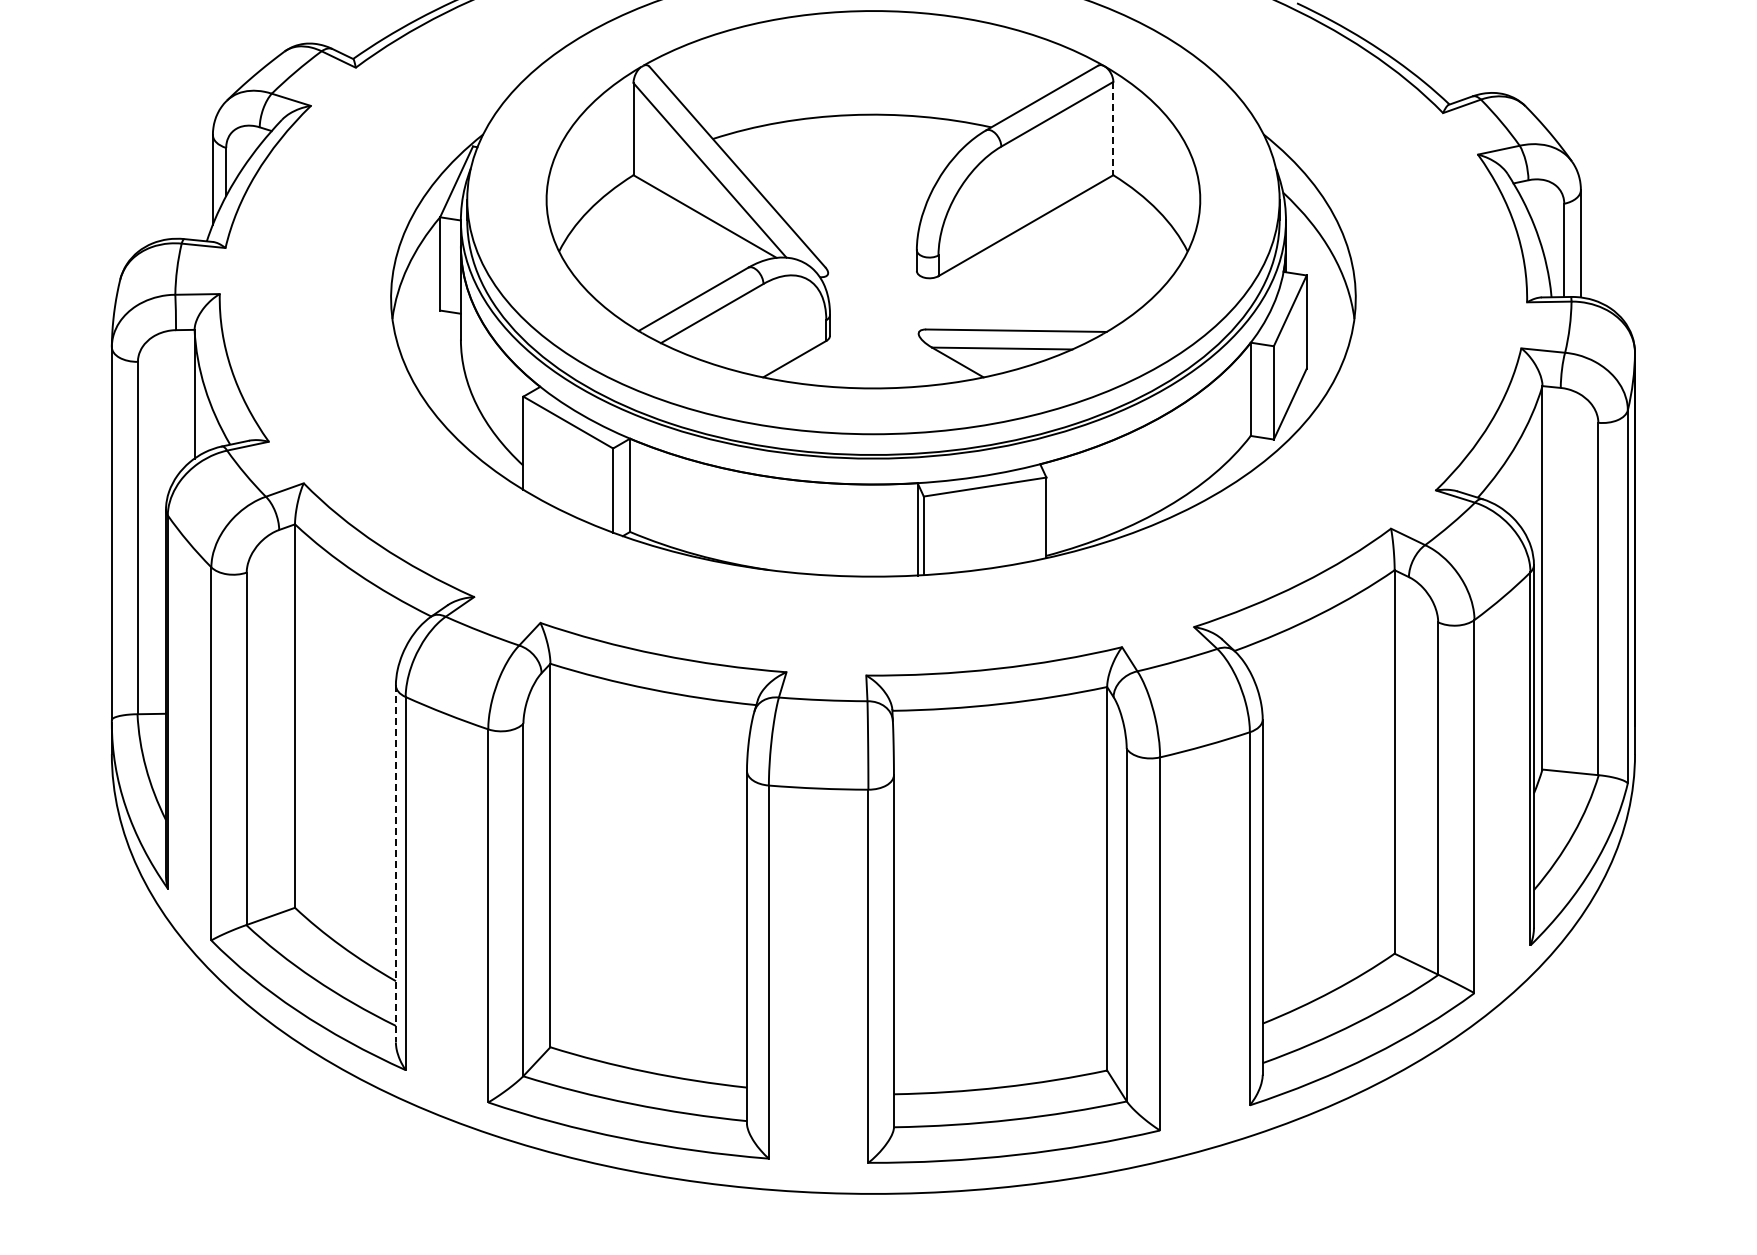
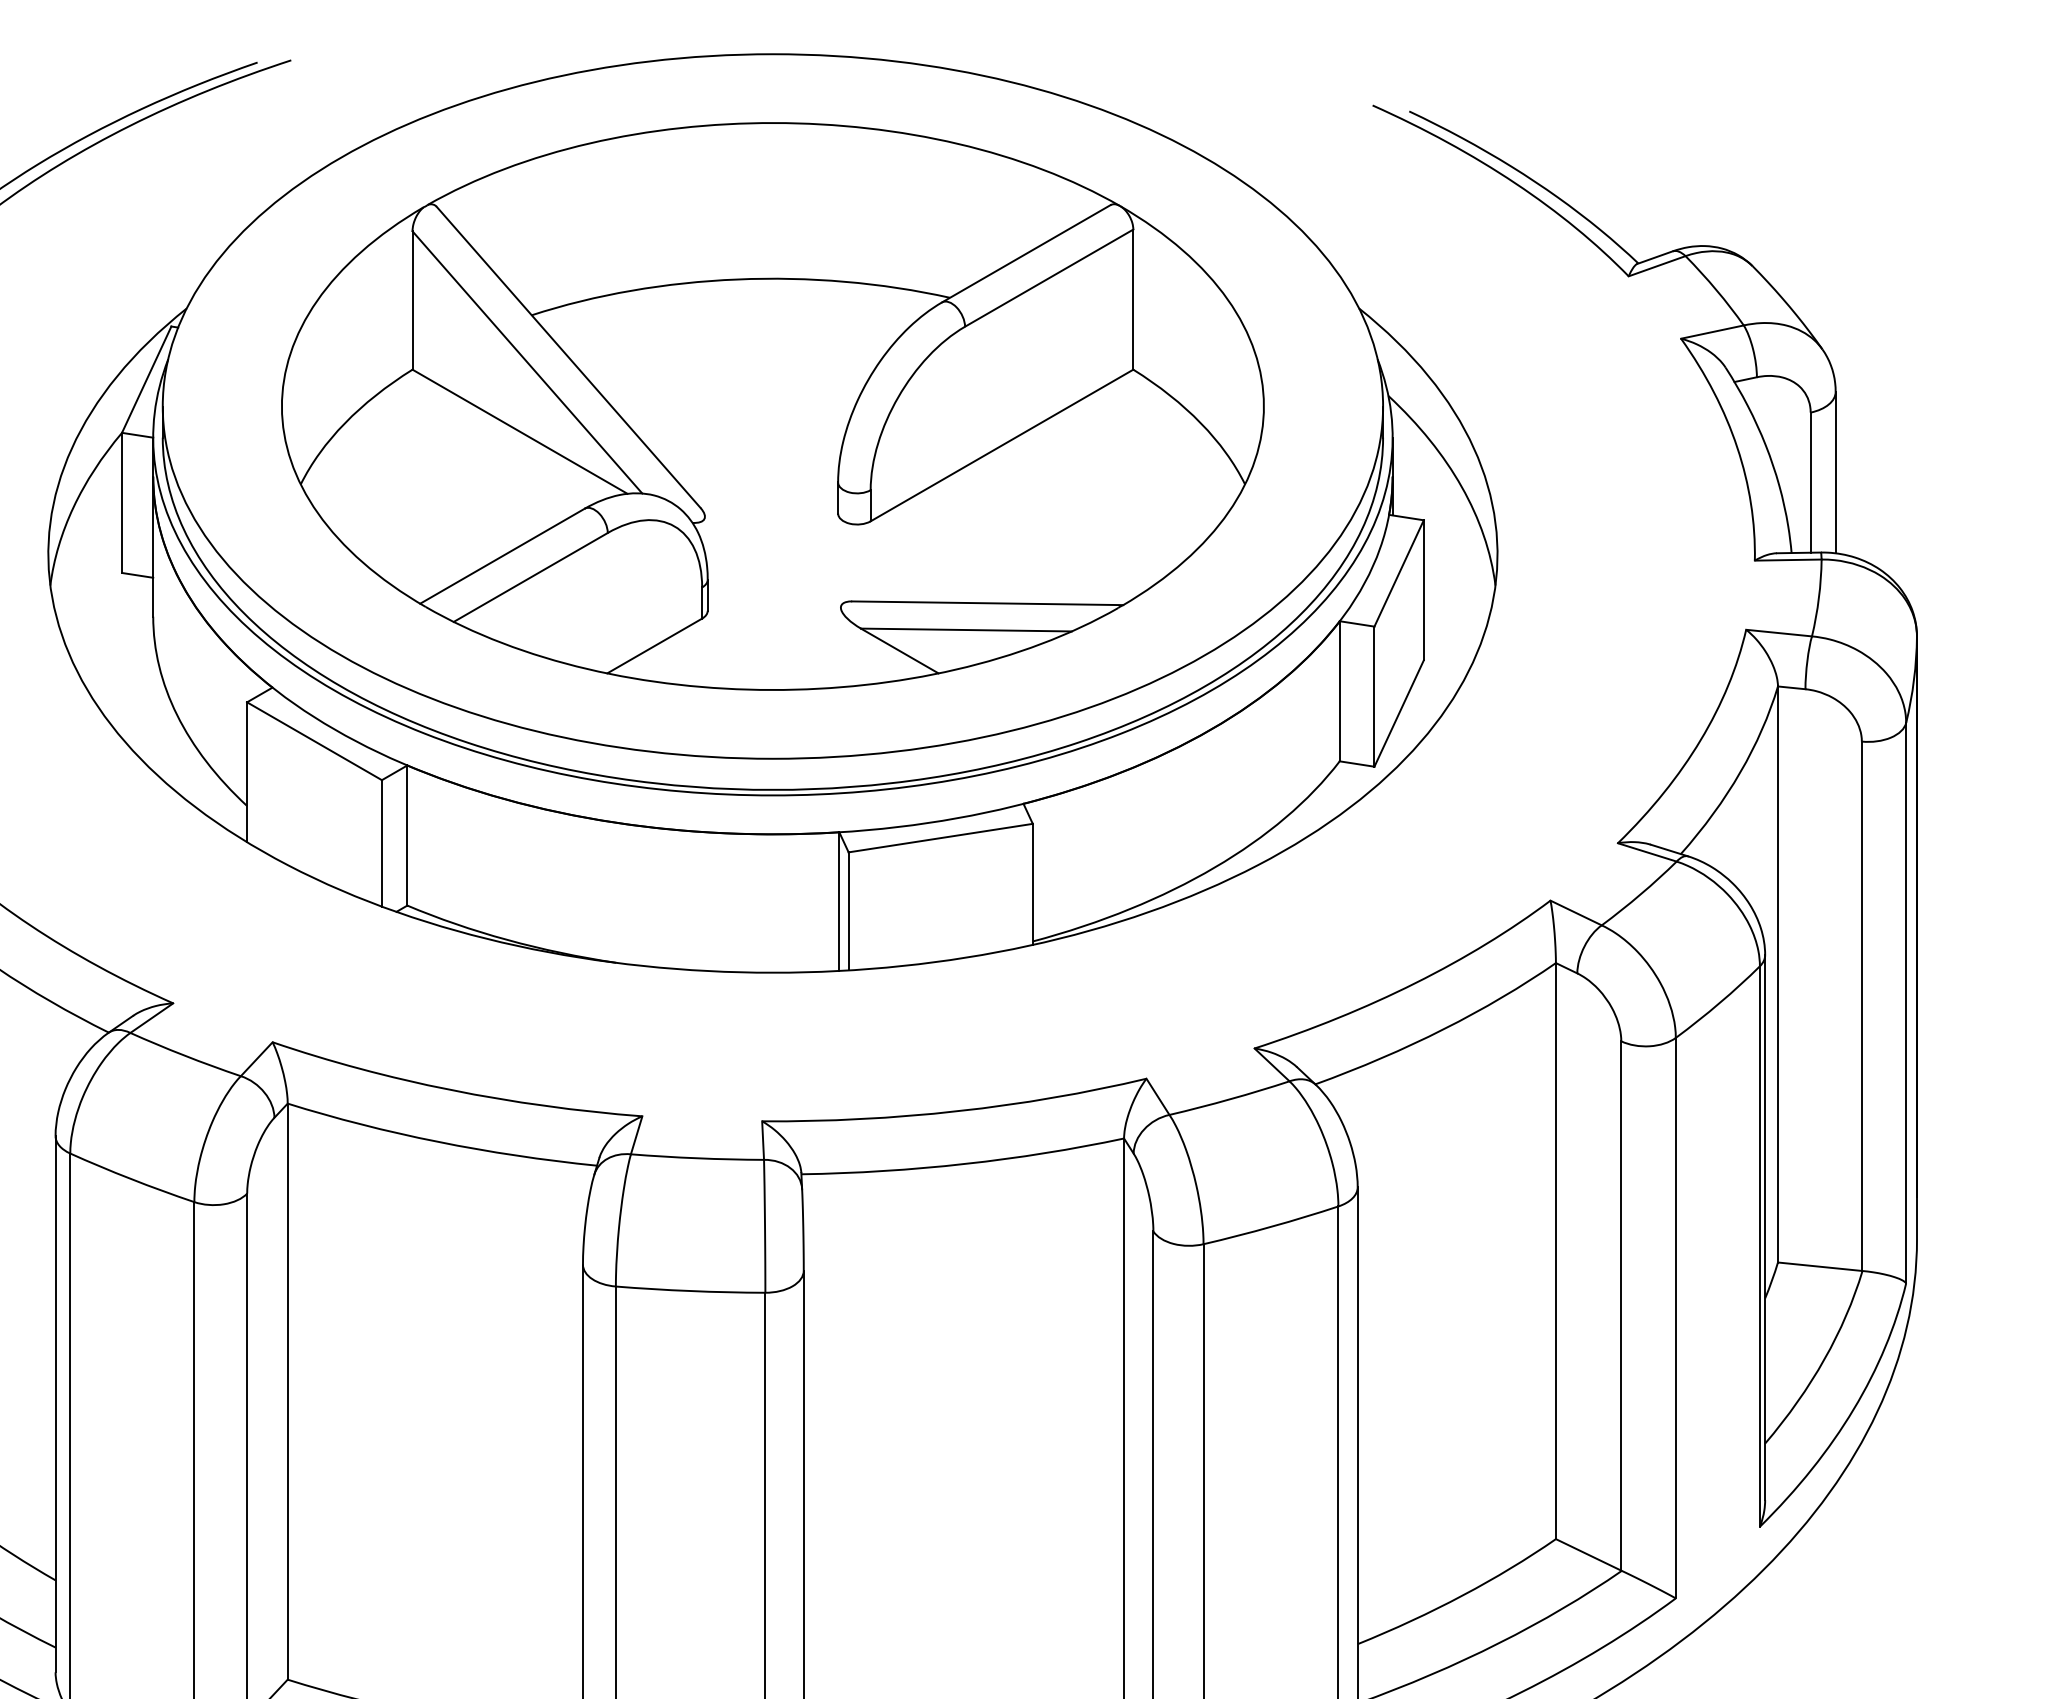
line: (1113, 128) -> (1133, 299), dashed -> solid
line: (395, 864) -> (54, 1405), dashed -> solid

